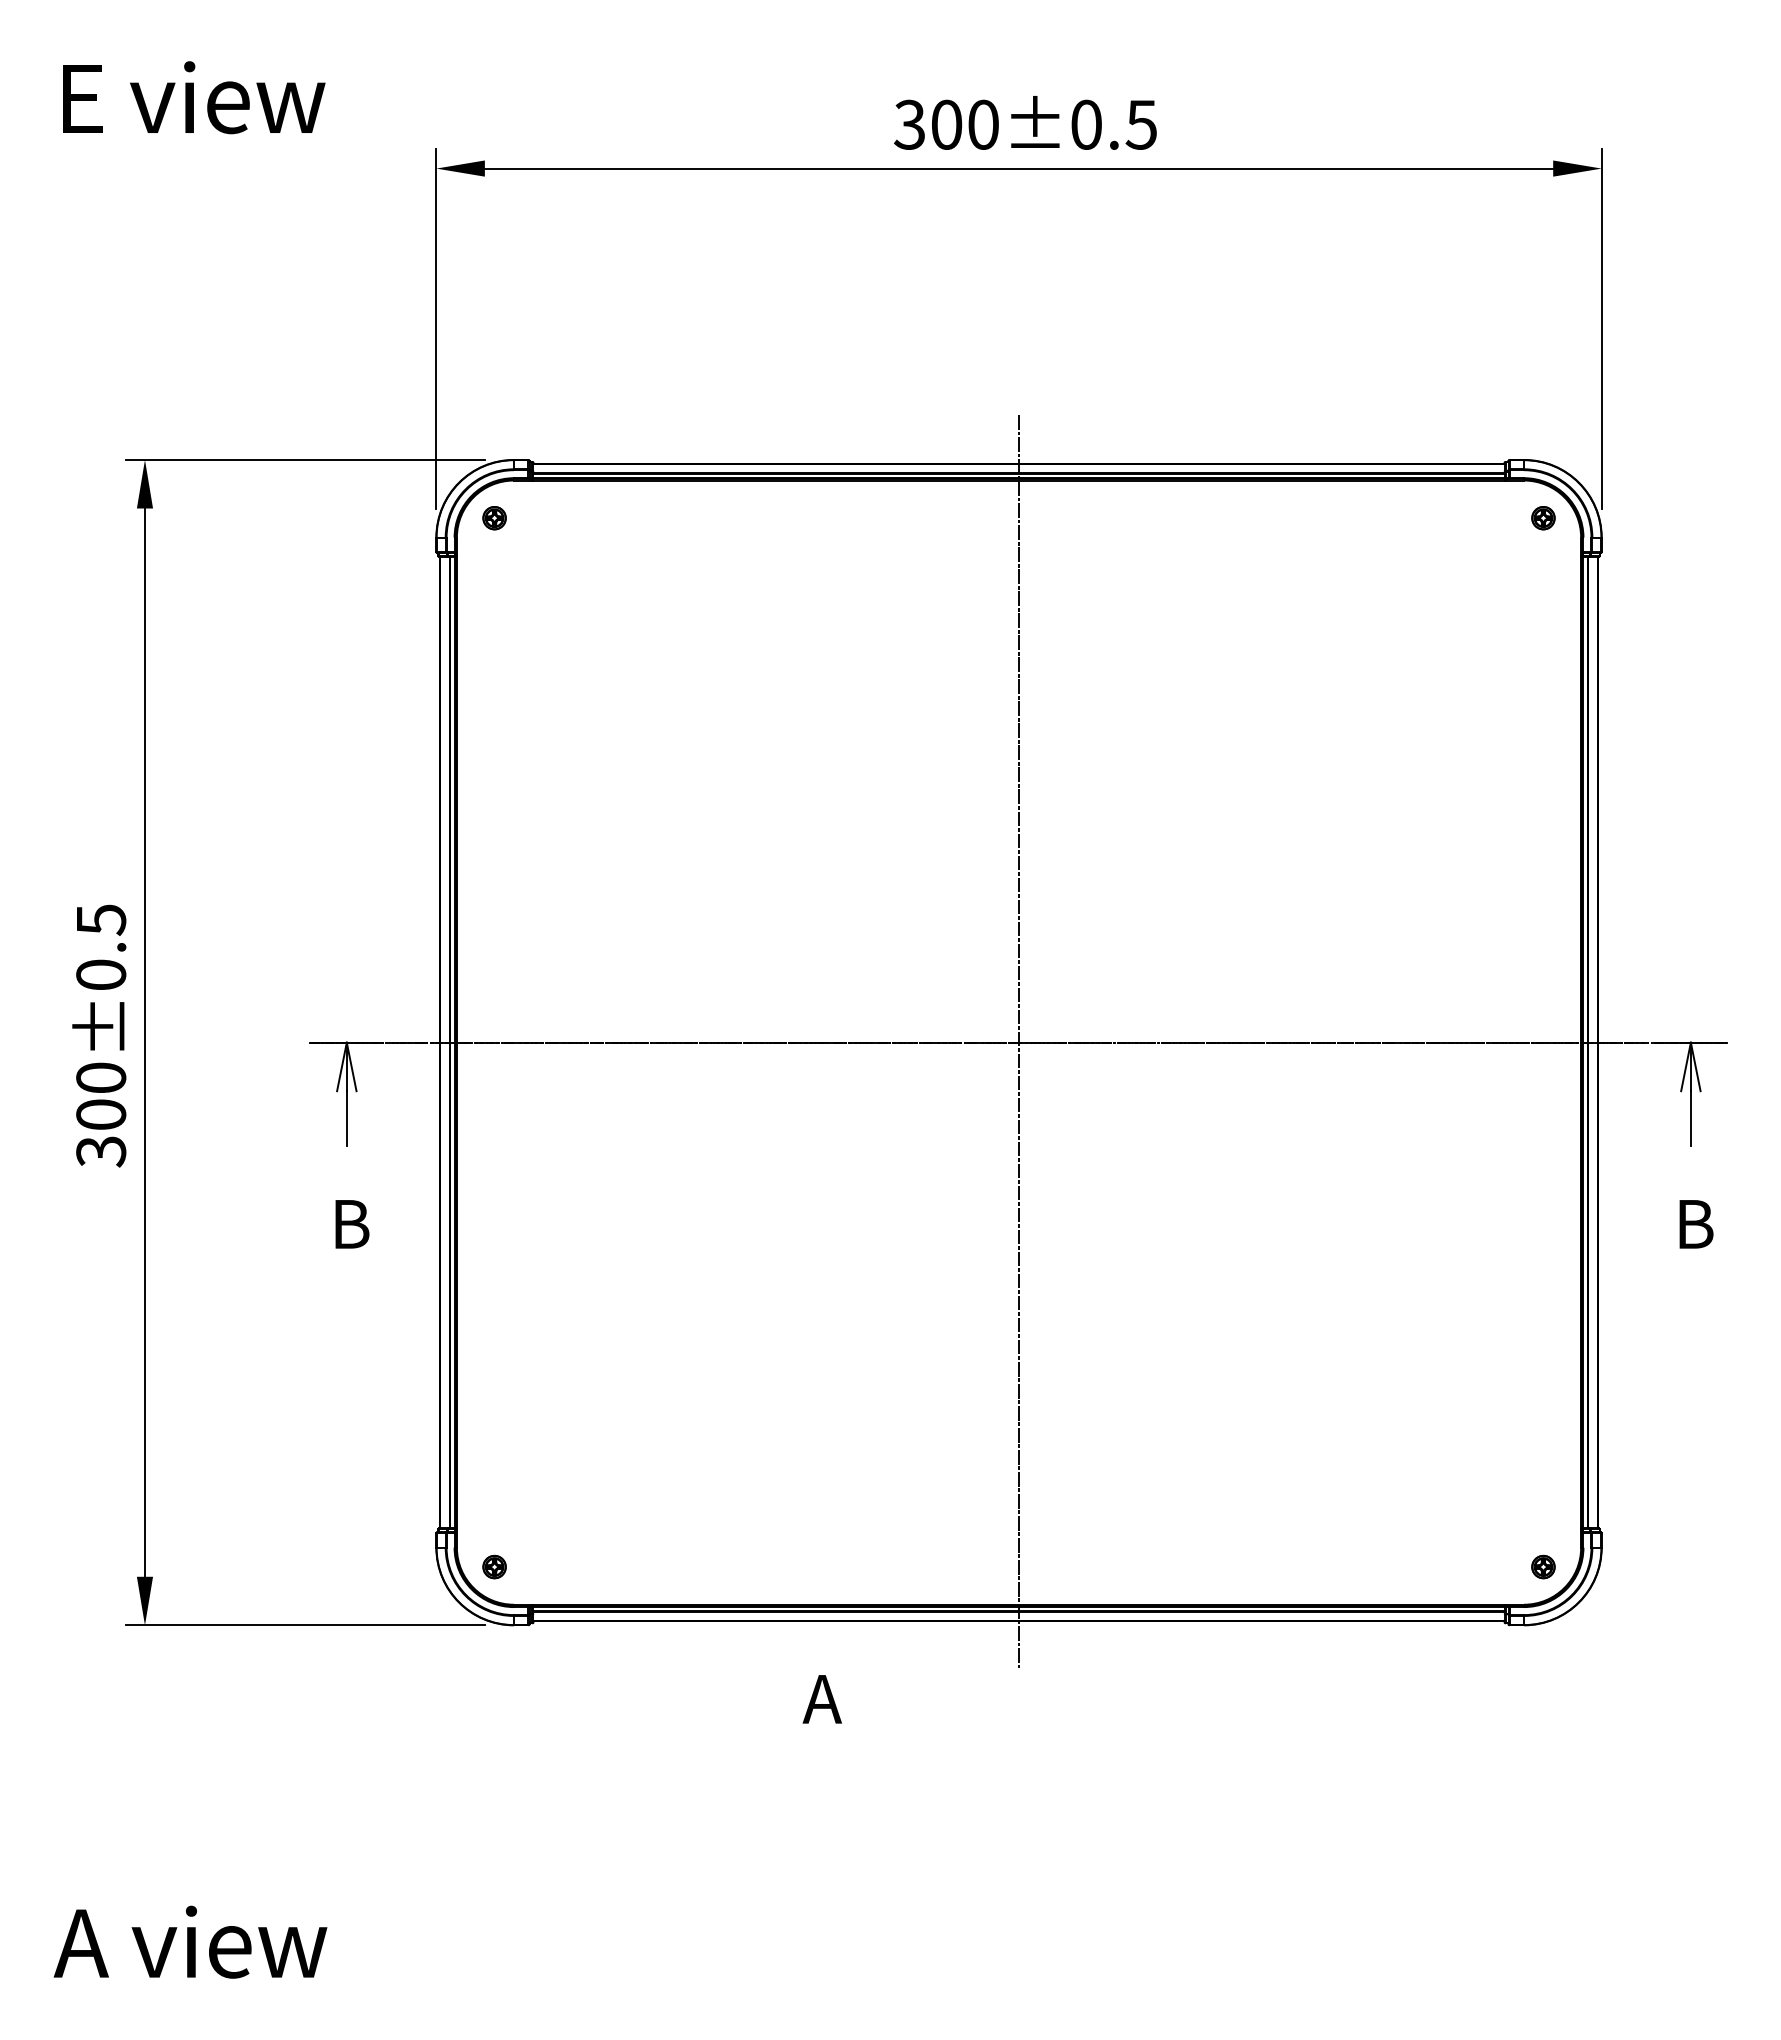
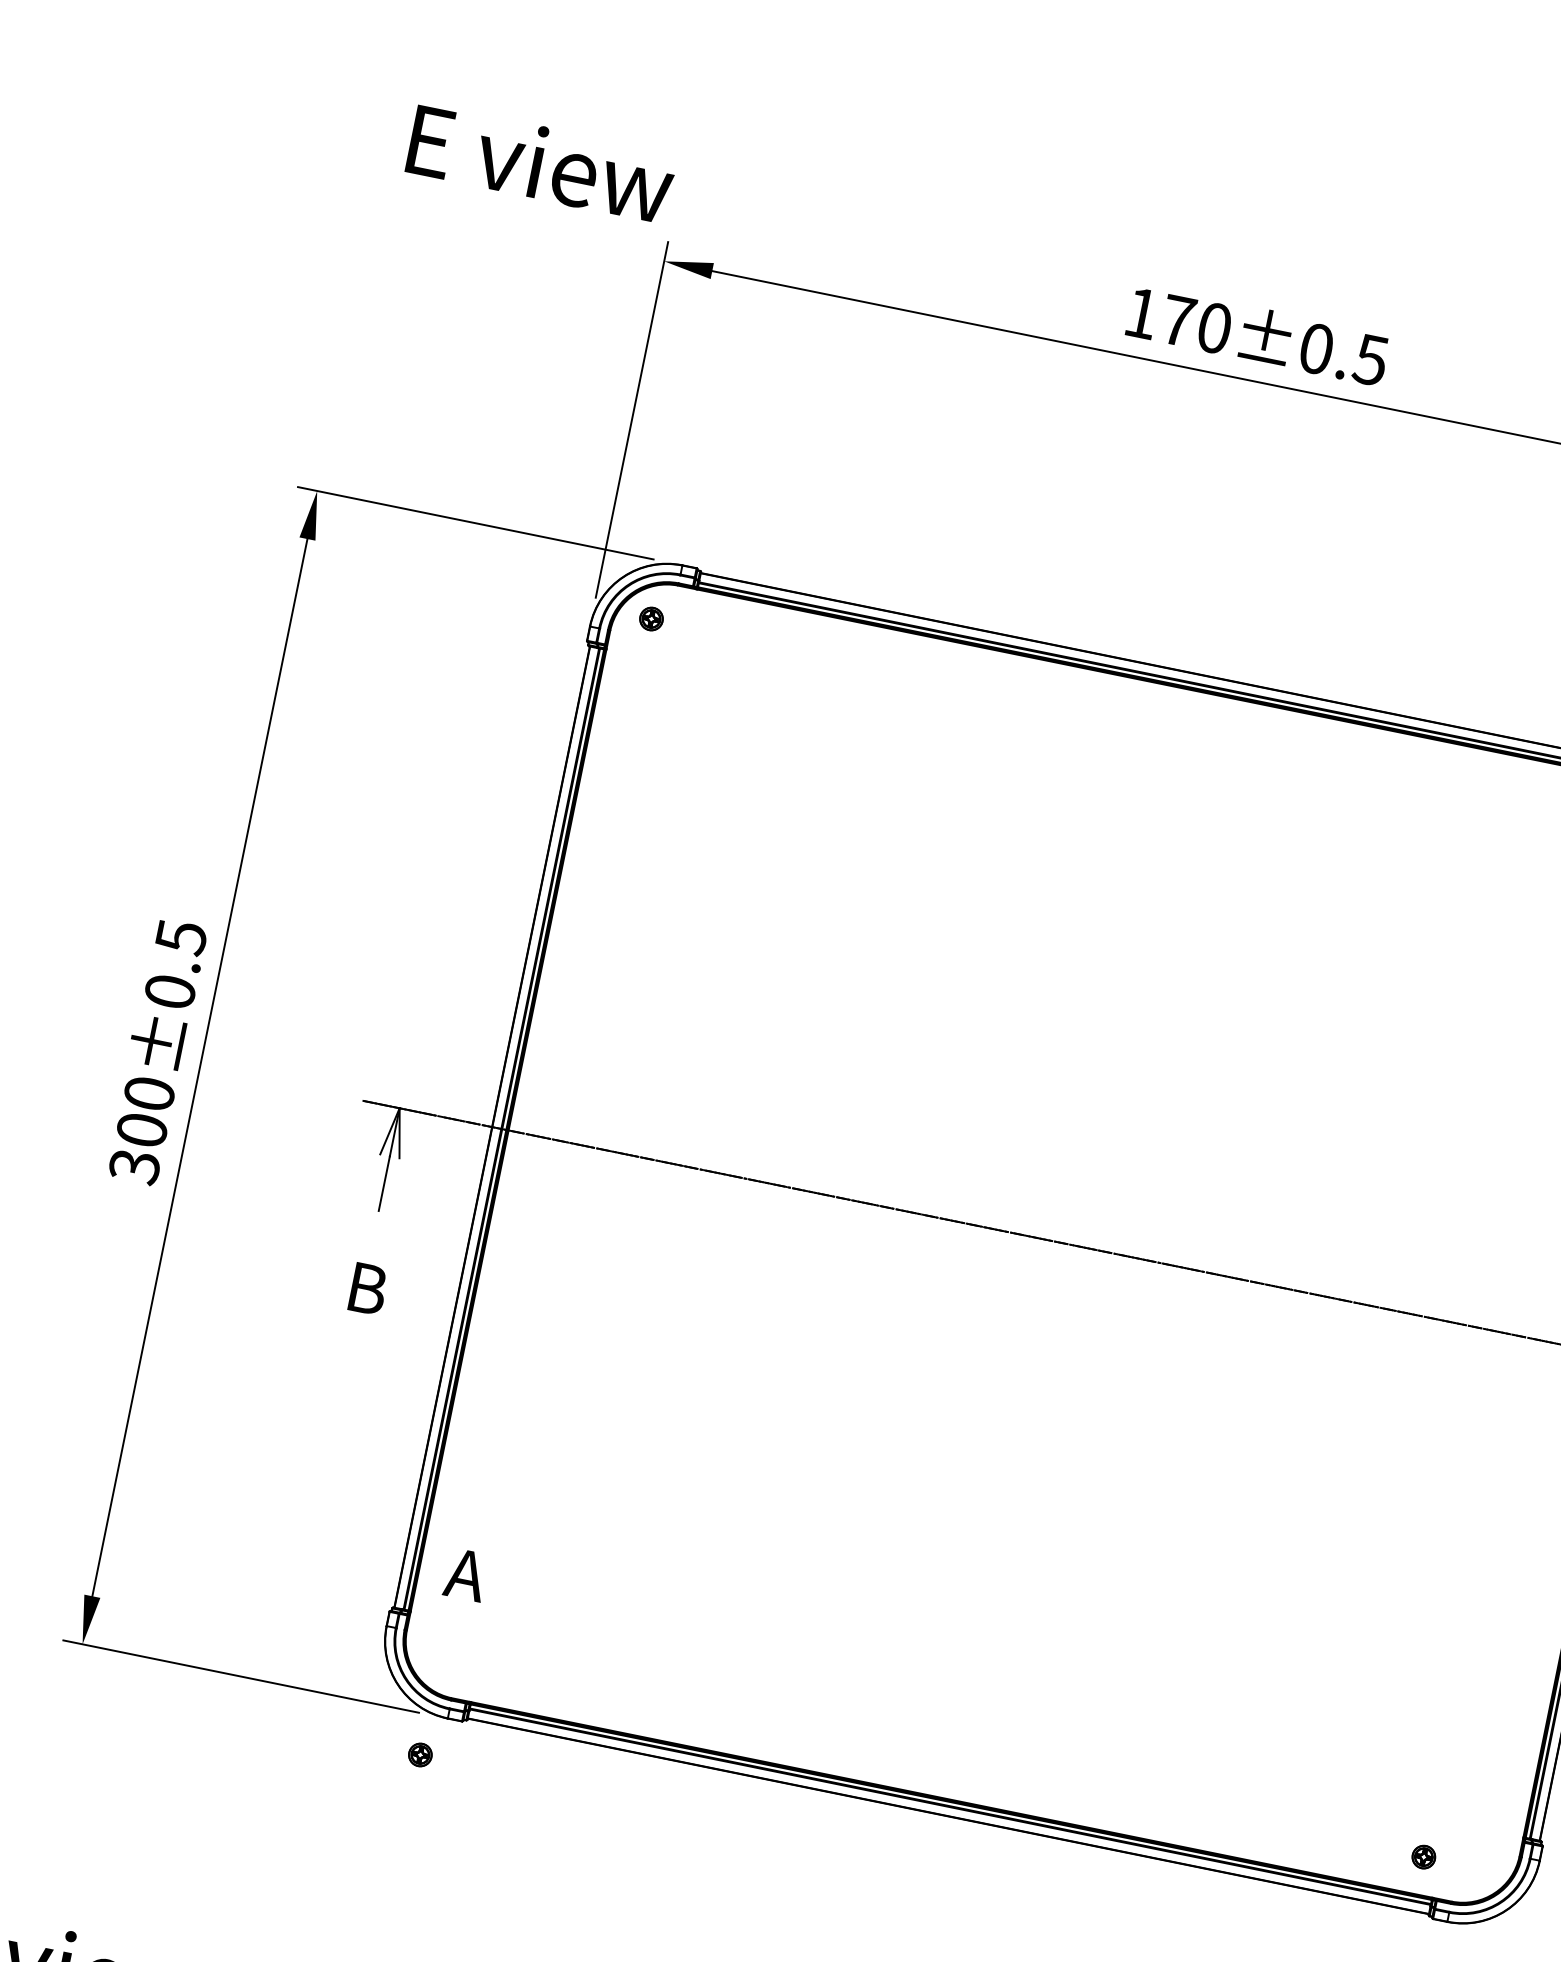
text: (194, 97) -> (542, 163), moved
text: (928, 124) -> (1160, 316), 300±0.5 -> 170±0.5
line: (1019, 1042) -> (1065, 1243), removed
part: (494, 1566) -> (420, 1754), moved
part: (1543, 1566) -> (1424, 1856), moved
text: (821, 1699) -> (465, 1574), moved

